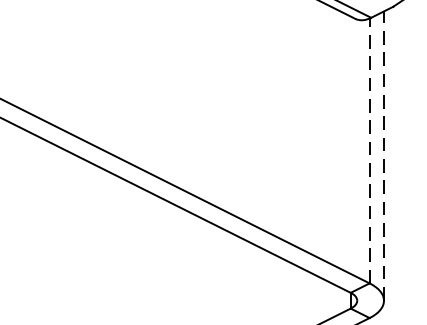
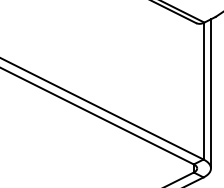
line: (369, 149) -> (203, 90), dashed -> solid
line: (383, 155) -> (210, 93), dashed -> solid

